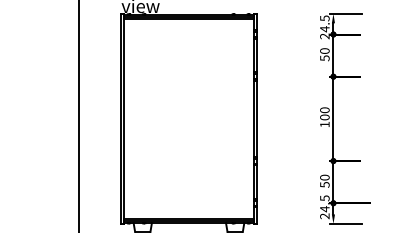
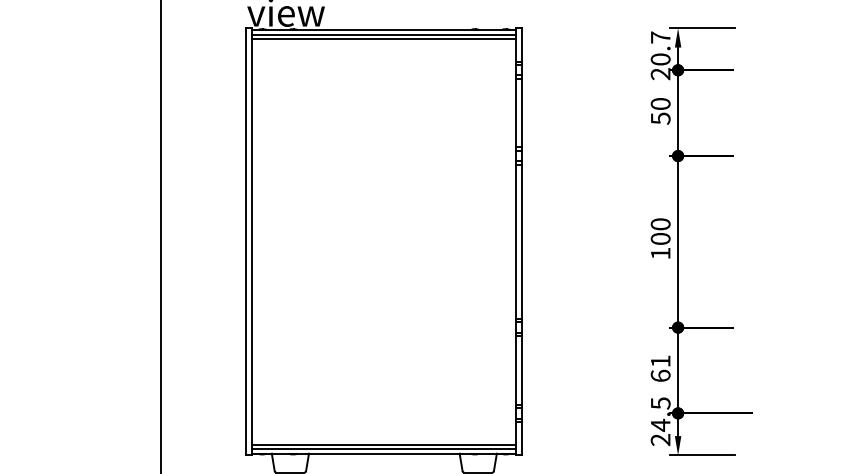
text: (324, 23) -> (659, 47), 24.5 -> 20.7
text: (324, 180) -> (659, 367), 50 -> 61

